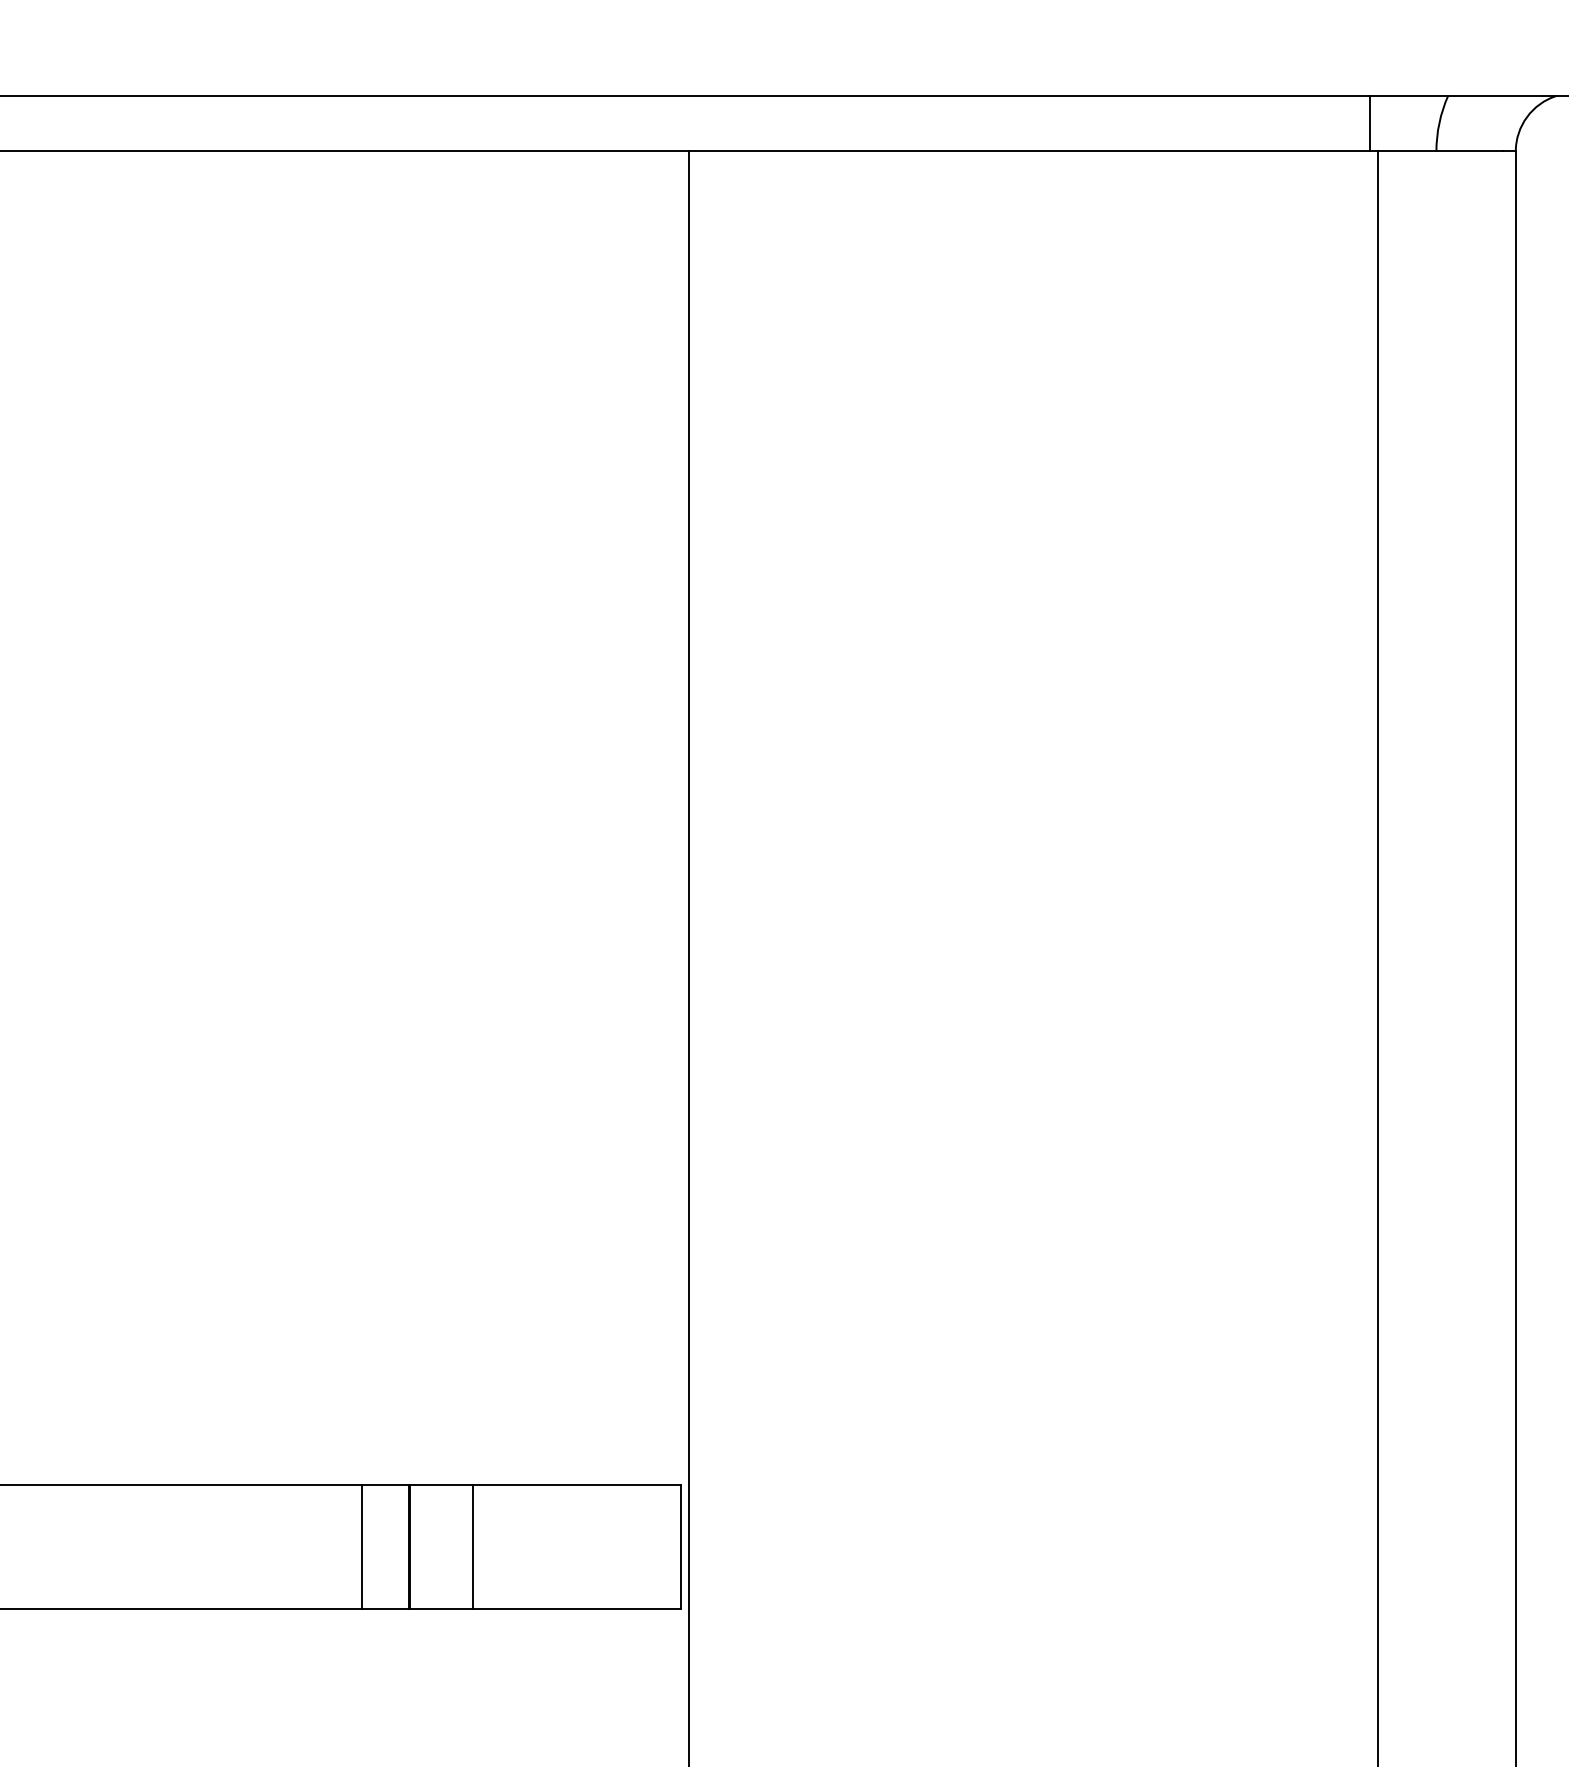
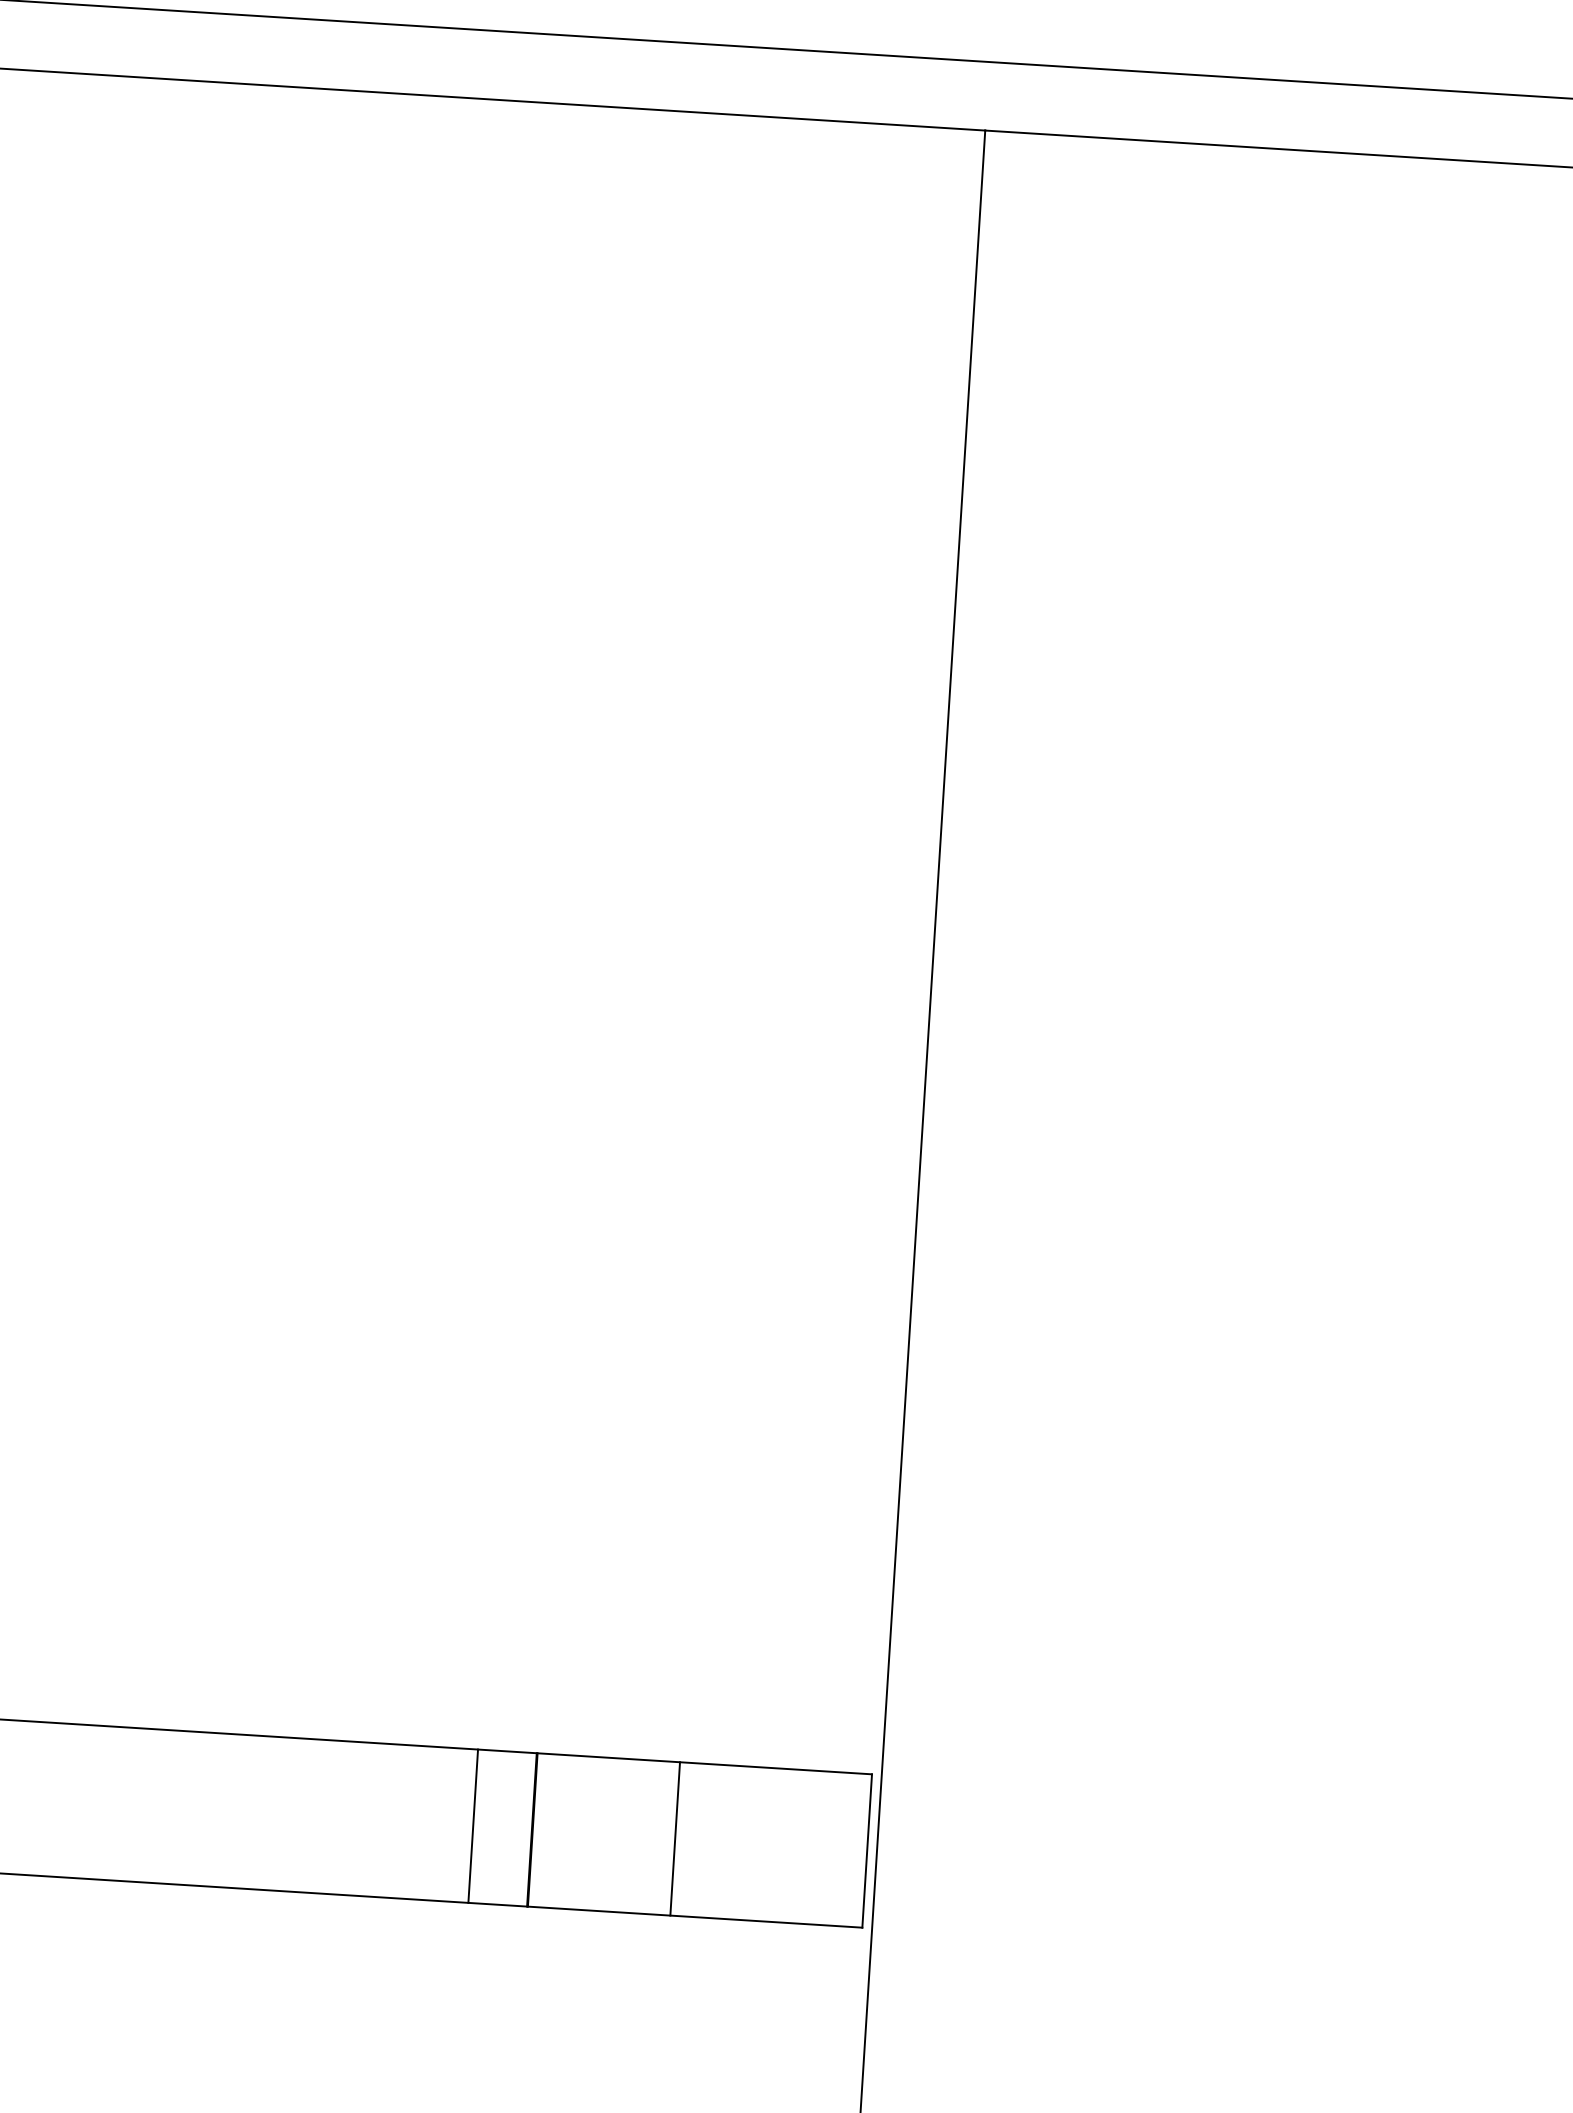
line: (473, 1546) -> (675, 1838), moved

